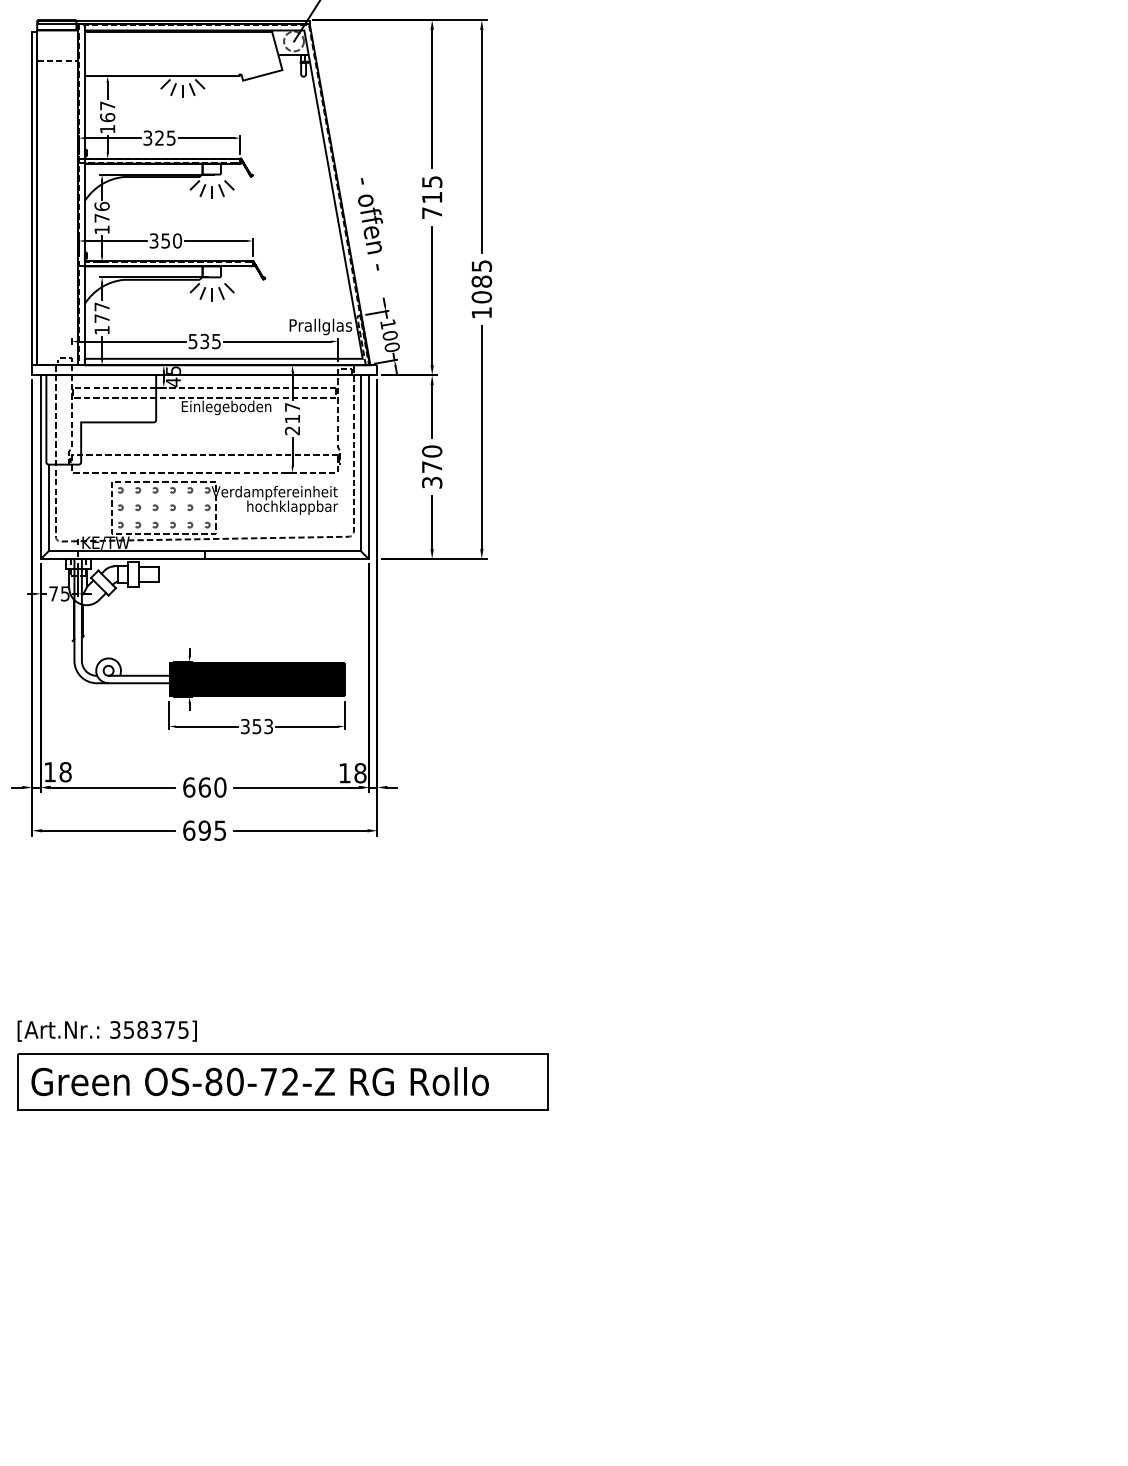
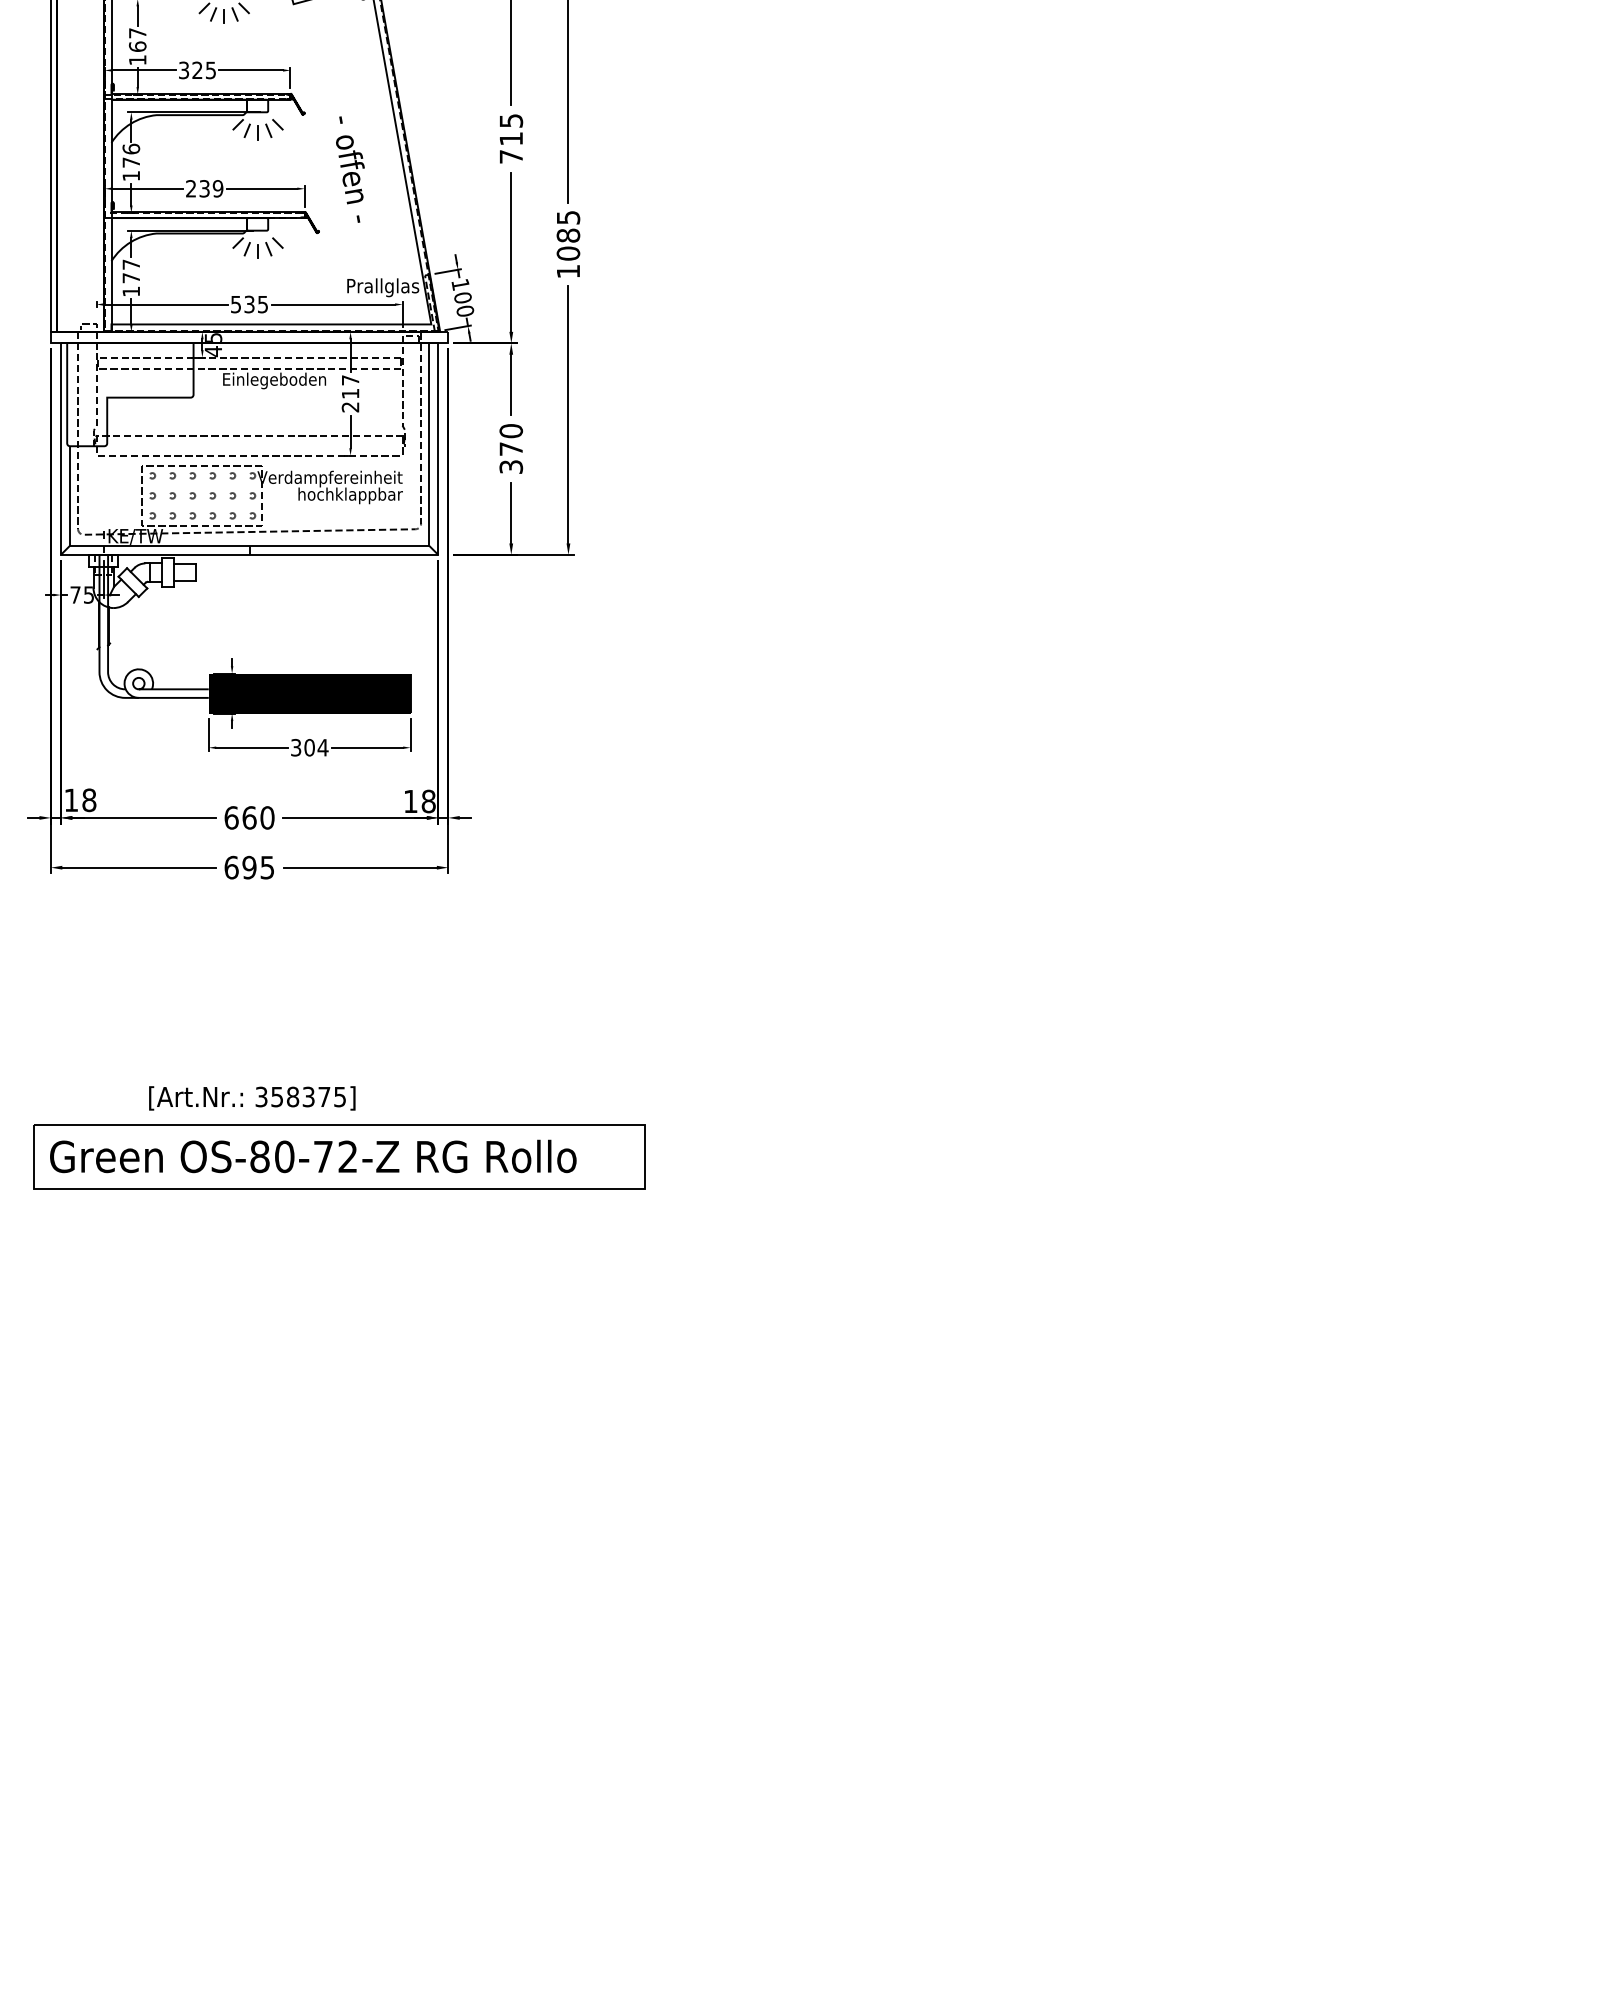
text: (370, 224) -> (350, 169), moved
text: (165, 240) -> (204, 188), 350 -> 239
text: (262, 726) -> (316, 747), 353 -> 304
text: (107, 1031) -> (252, 1098), moved

